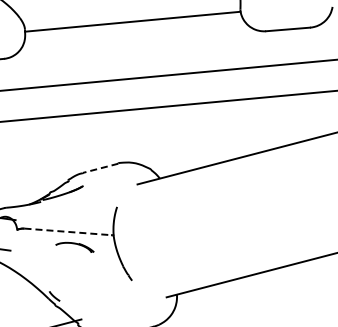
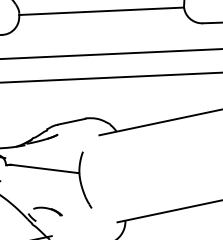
line: (100, 168) -> (71, 121), dashed -> solid
line: (67, 231) -> (44, 168), dashed -> solid
part: (74, 247) -> (47, 211), moved

